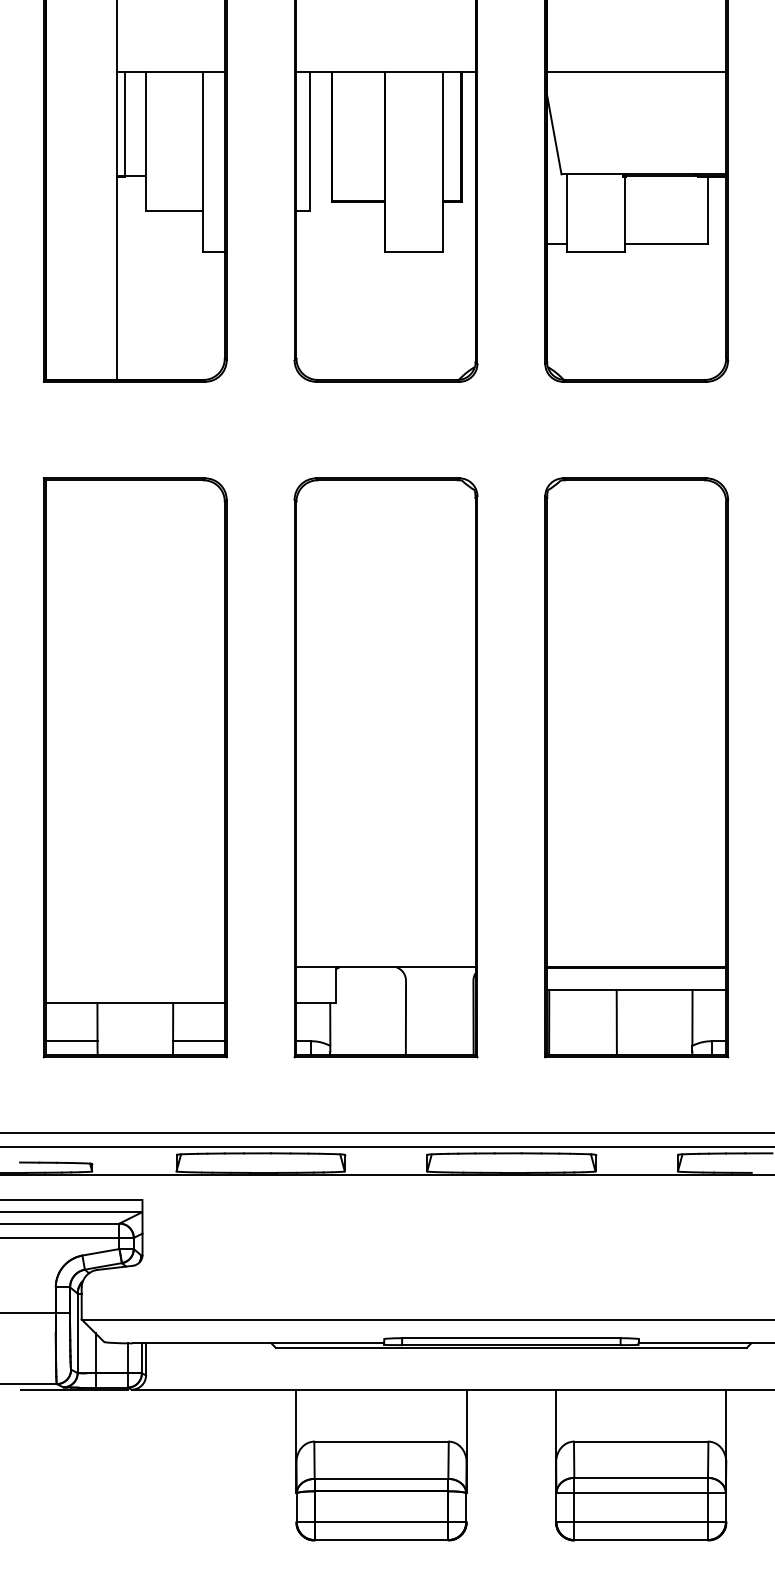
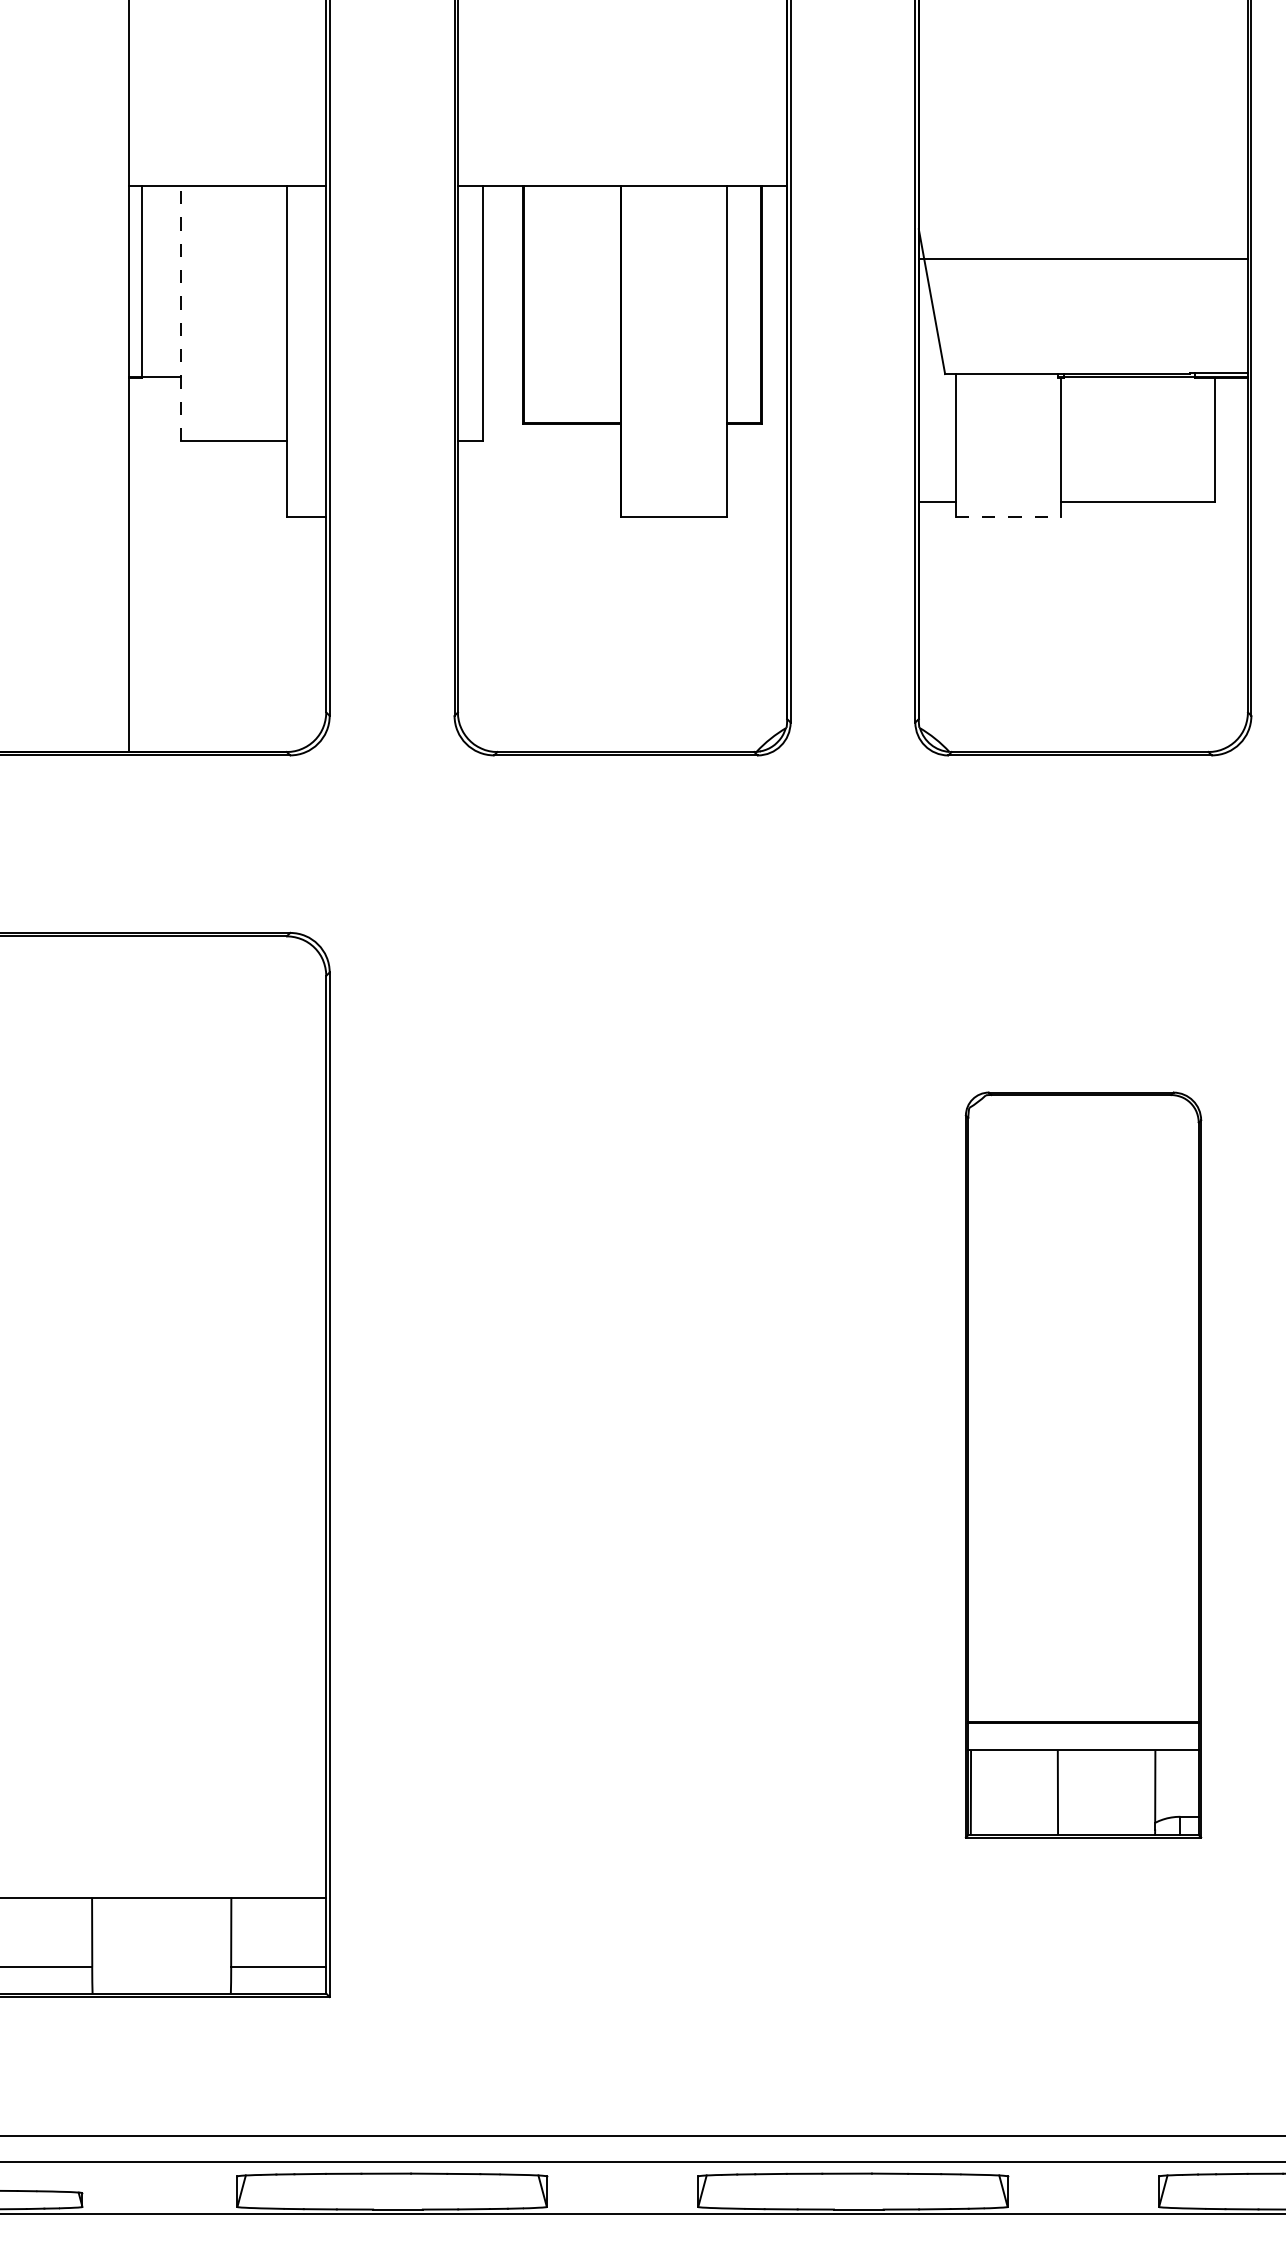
line: (636, 71) -> (1082, 258), moved
line: (146, 140) -> (182, 311), solid -> dashed
line: (595, 251) -> (1007, 515), solid -> dashed
part: (385, 767) -> (621, 1464), removed
part: (636, 767) -> (1082, 1464), size x0.7

